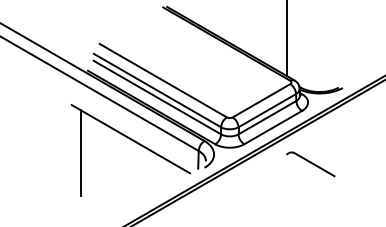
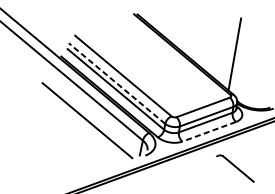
line: (157, 90) -> (117, 83), solid -> dashed
line: (272, 127) -> (208, 131), solid -> dashed
line: (80, 152) -> (42, 124), removed

